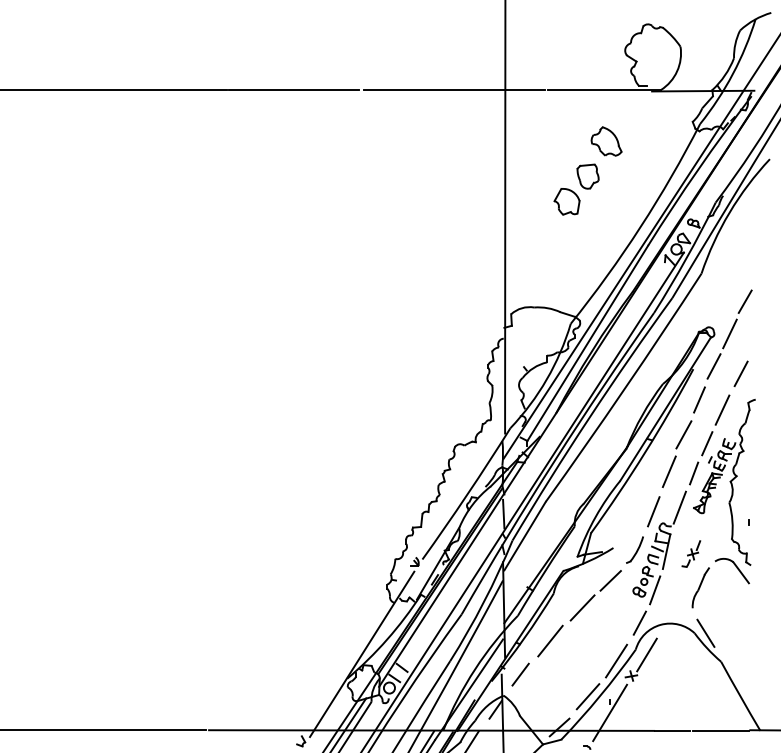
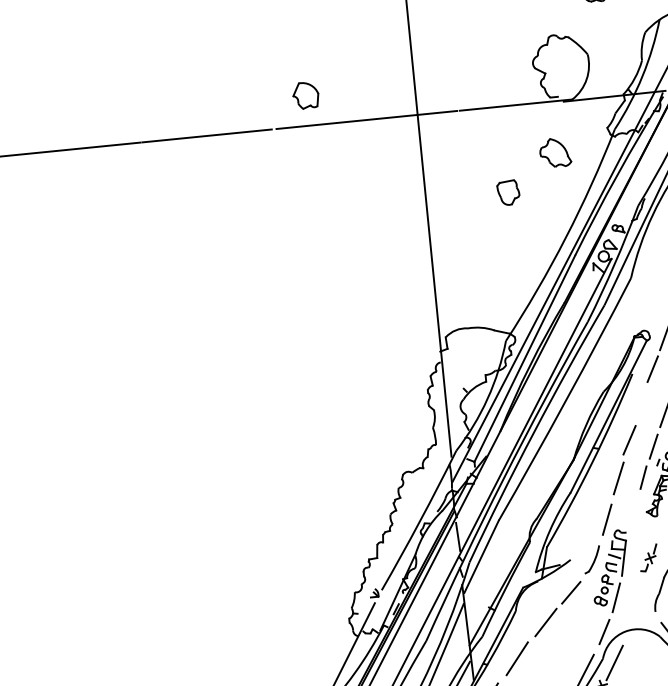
part: (606, 141) -> (555, 152), moved
part: (566, 201) -> (305, 95), moved
line: (699, 399) -> (641, 403), removed
line: (679, 507) -> (632, 512), removed

